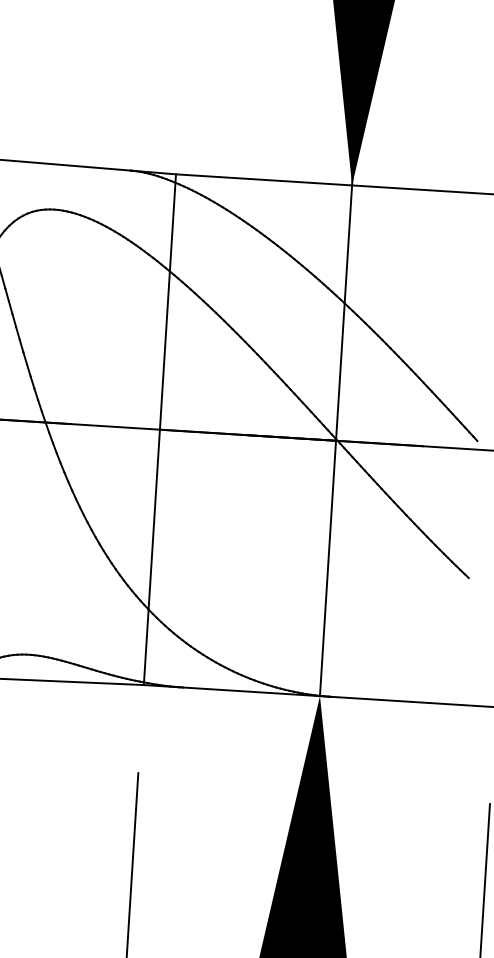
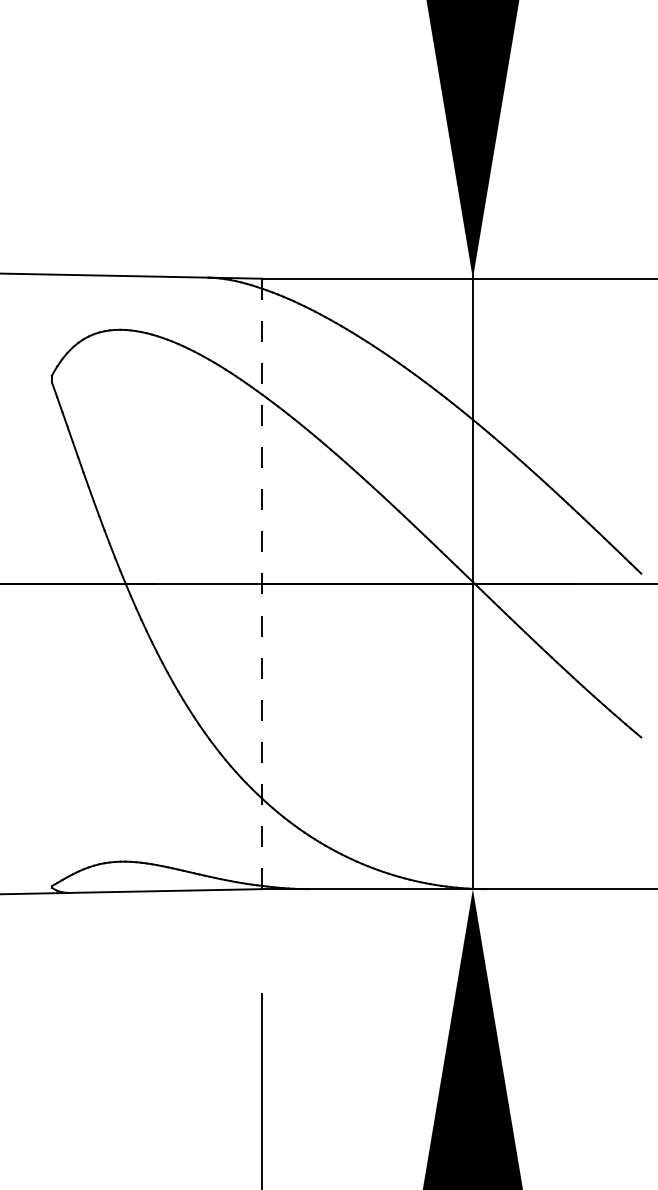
line: (160, 429) -> (262, 583), solid -> dashed

